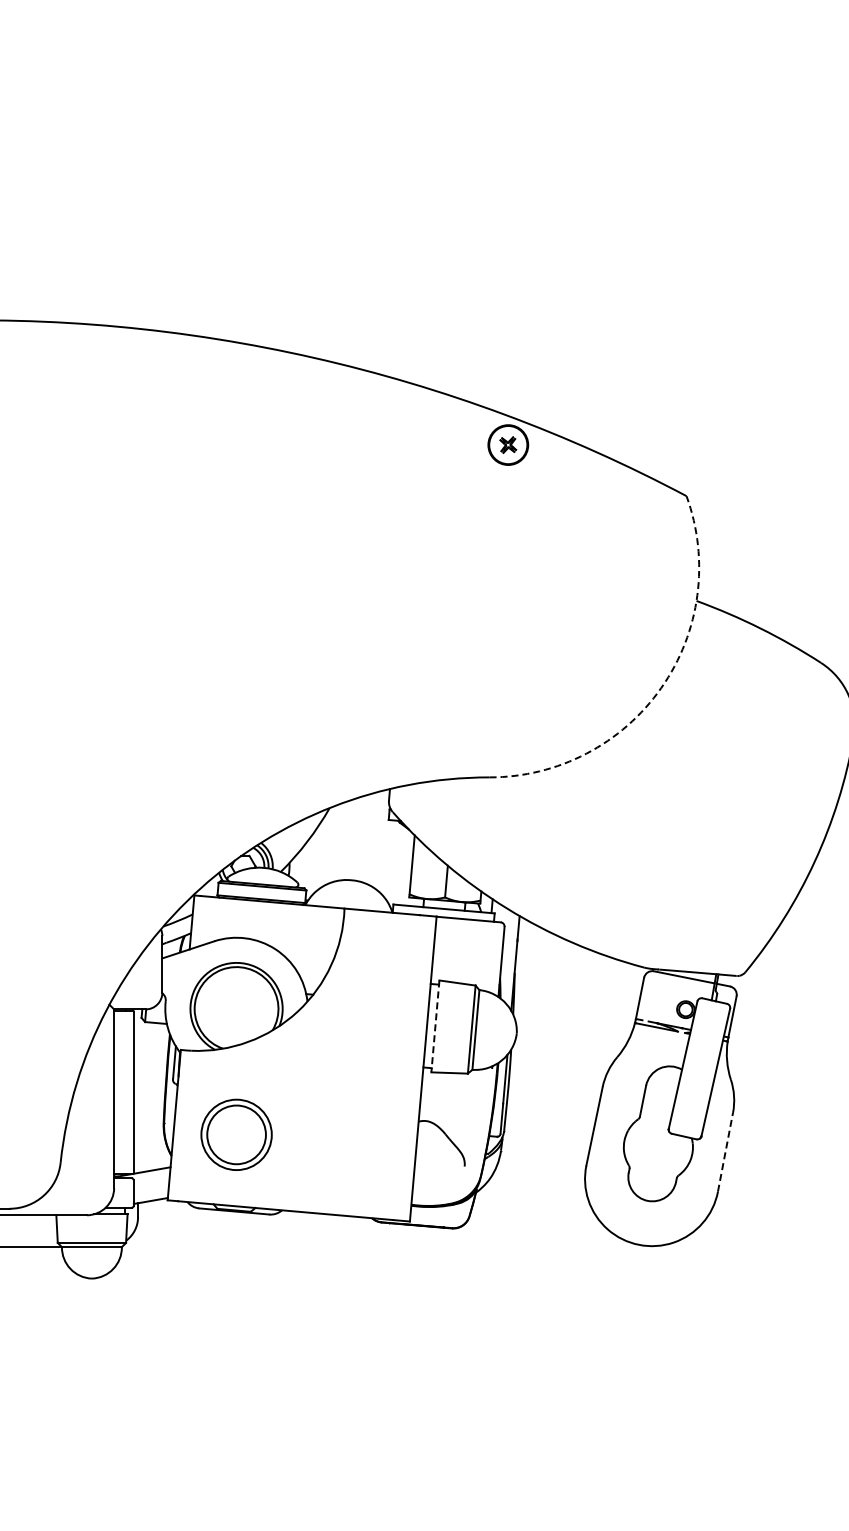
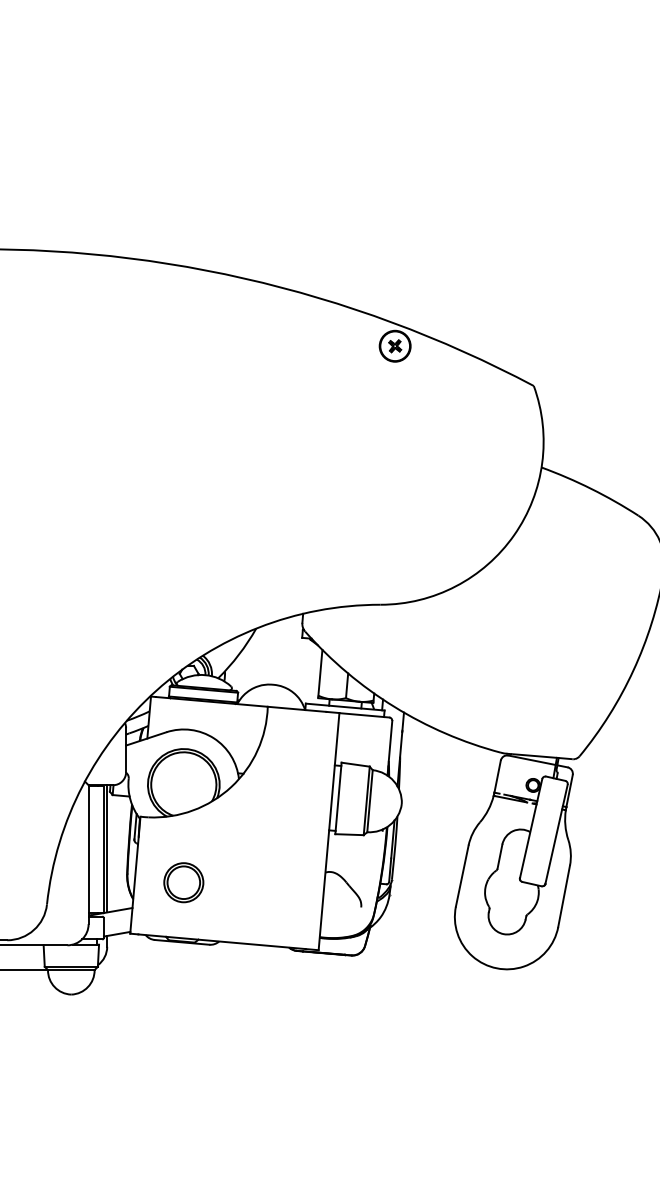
arc: (661, 688) -> (514, 535), dashed -> solid
line: (435, 1026) -> (338, 798), dashed -> solid
line: (138, 1091) -> (107, 849), added
part: (236, 1134) -> (183, 882), size x0.71
line: (725, 1151) -> (564, 895), dashed -> solid

